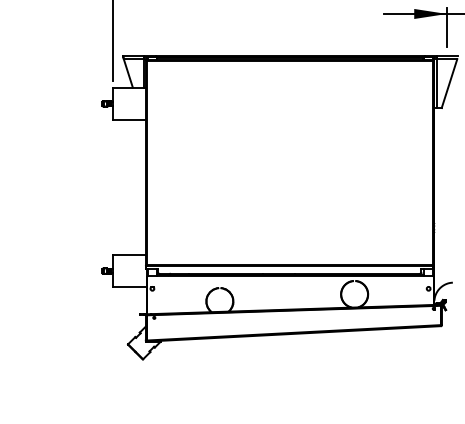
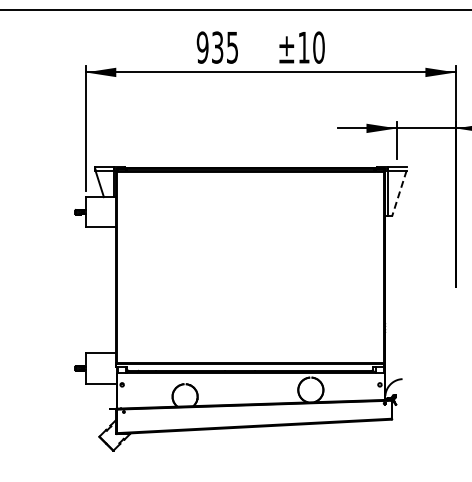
line: (449, 83) -> (399, 193), solid -> dashed

